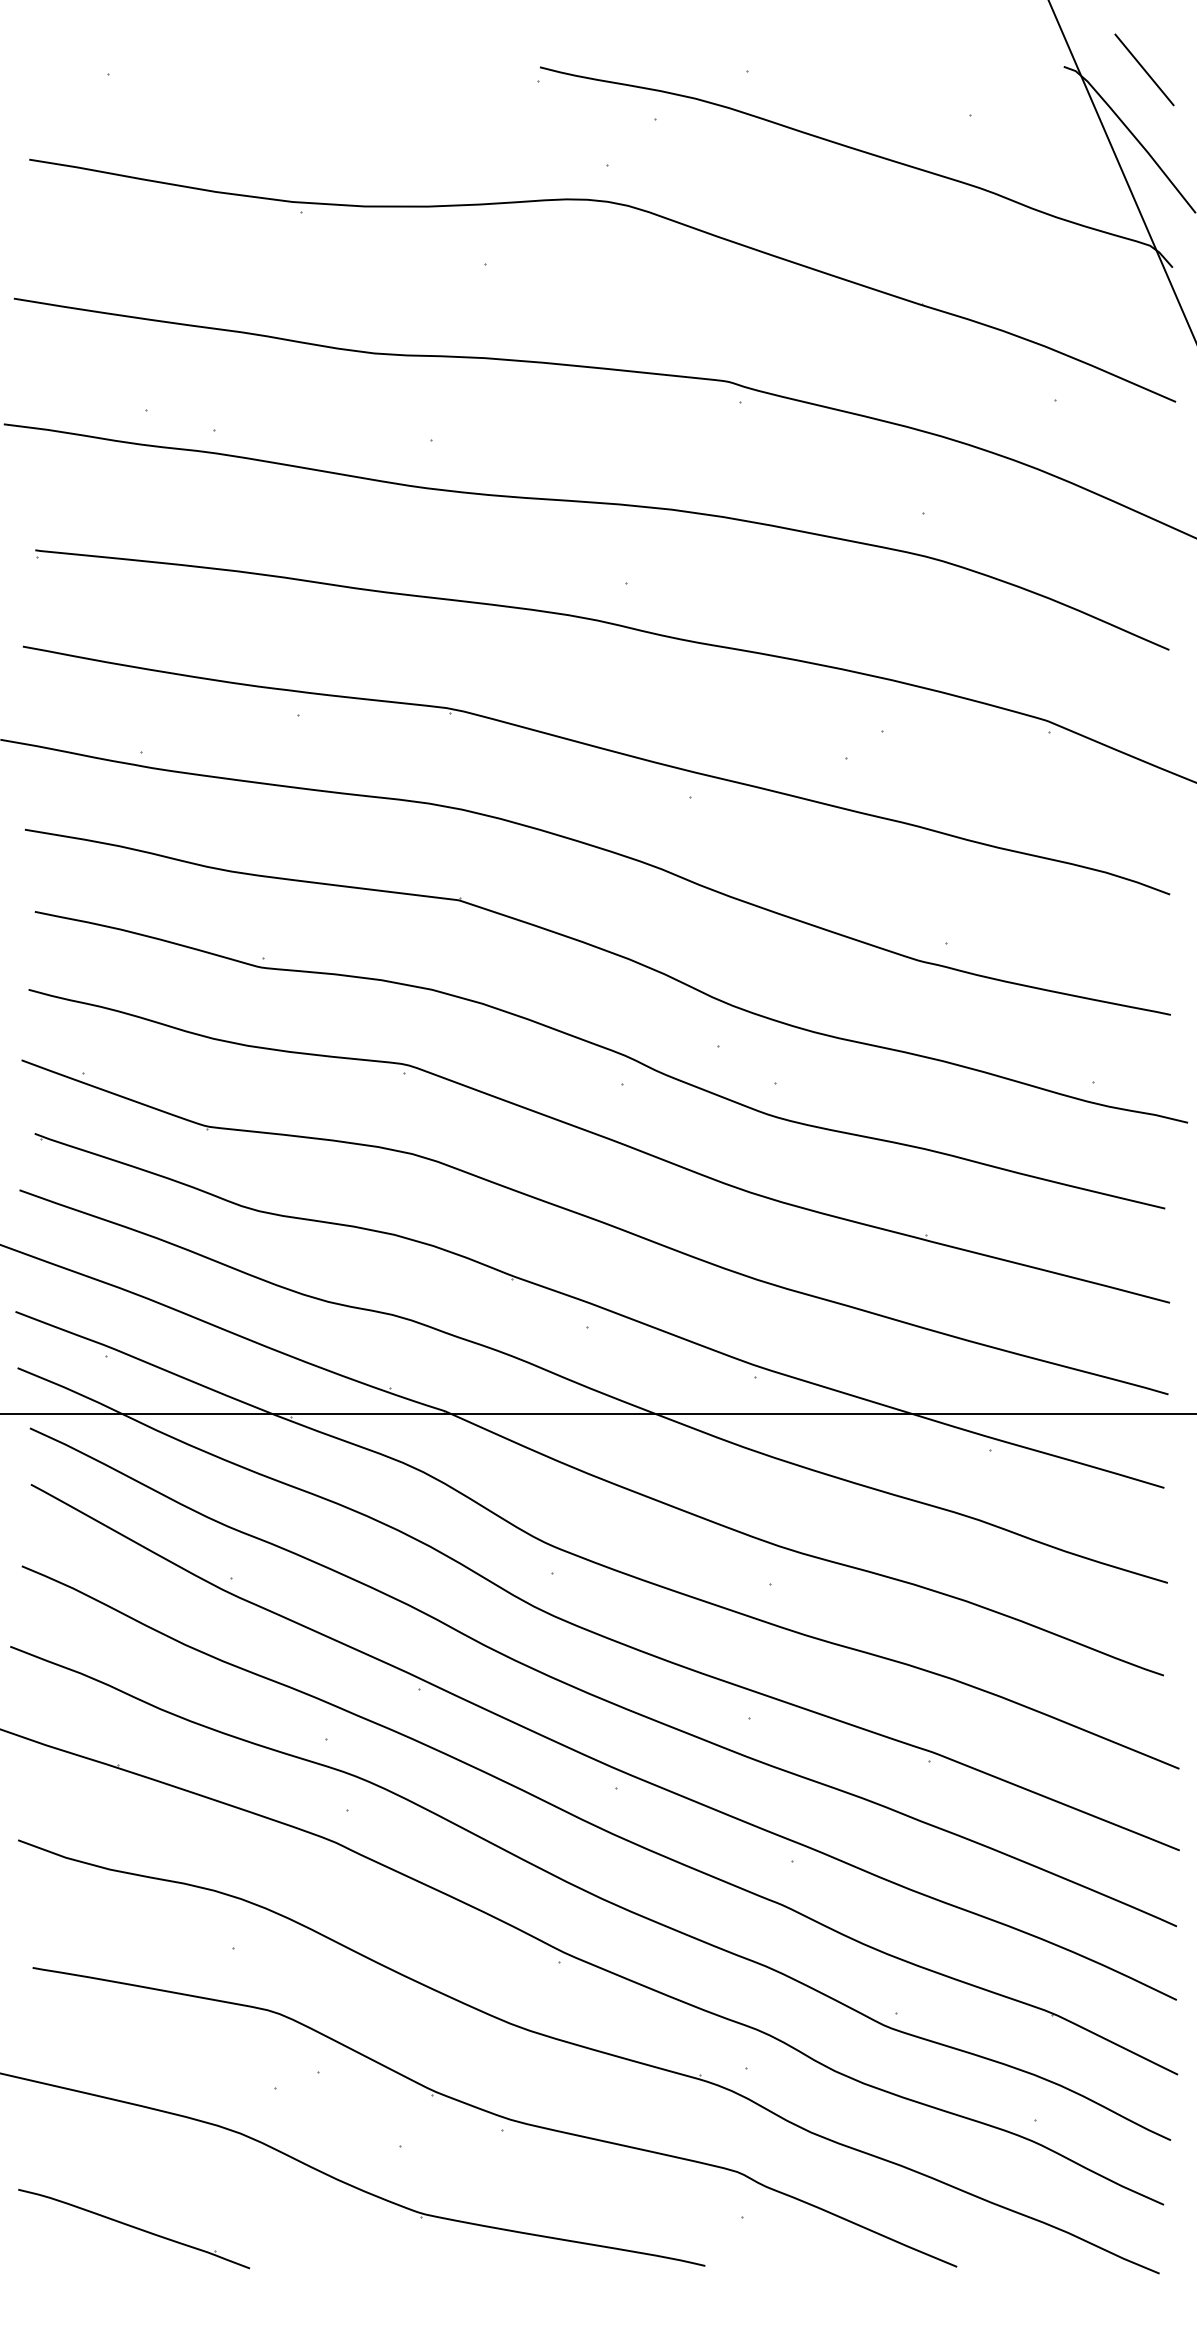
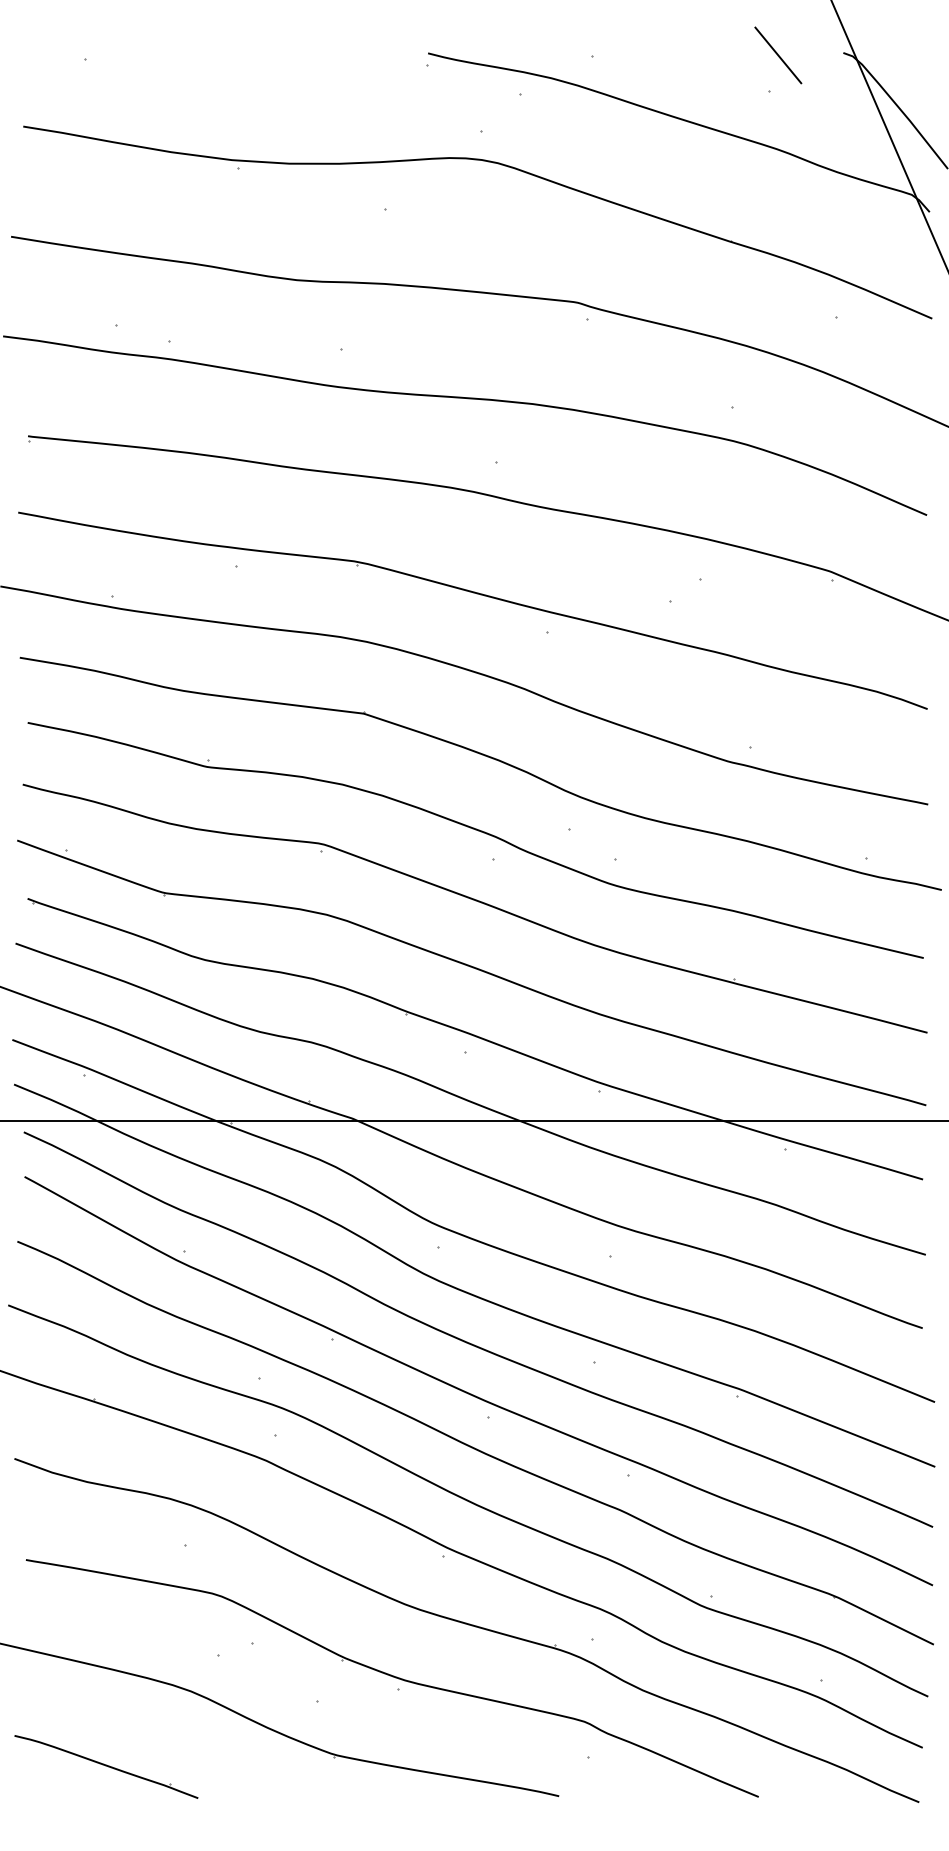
line: (1144, 69) -> (778, 55), moved

